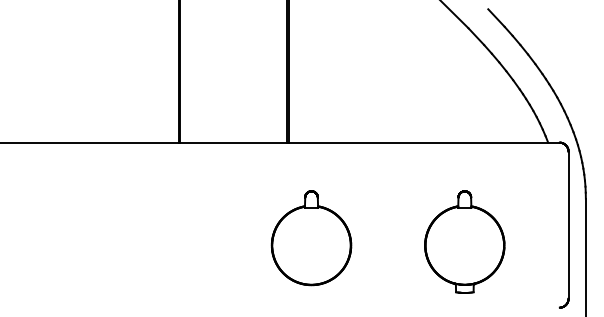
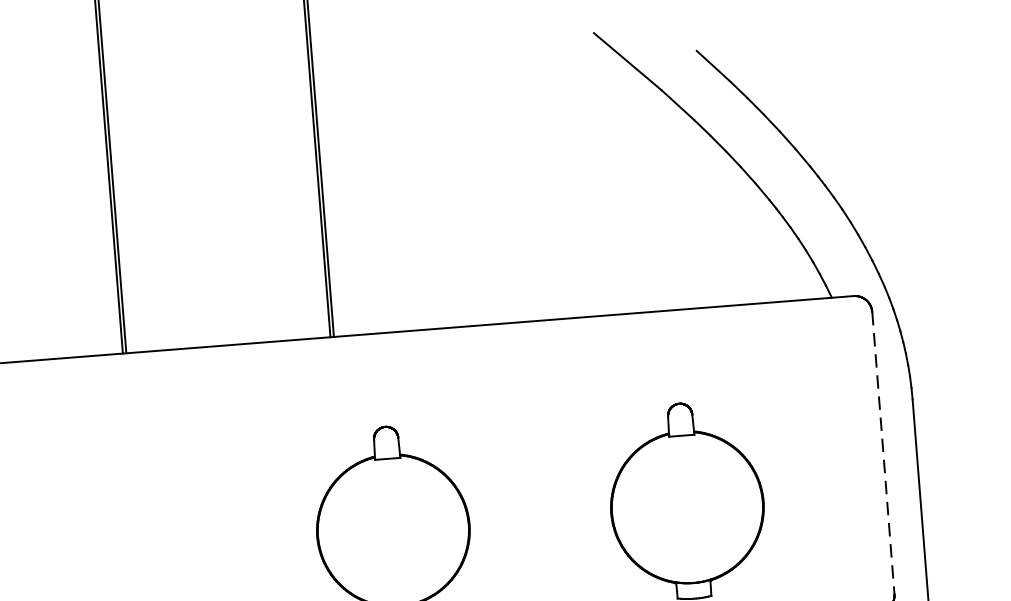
line: (568, 225) -> (883, 453), solid -> dashed

